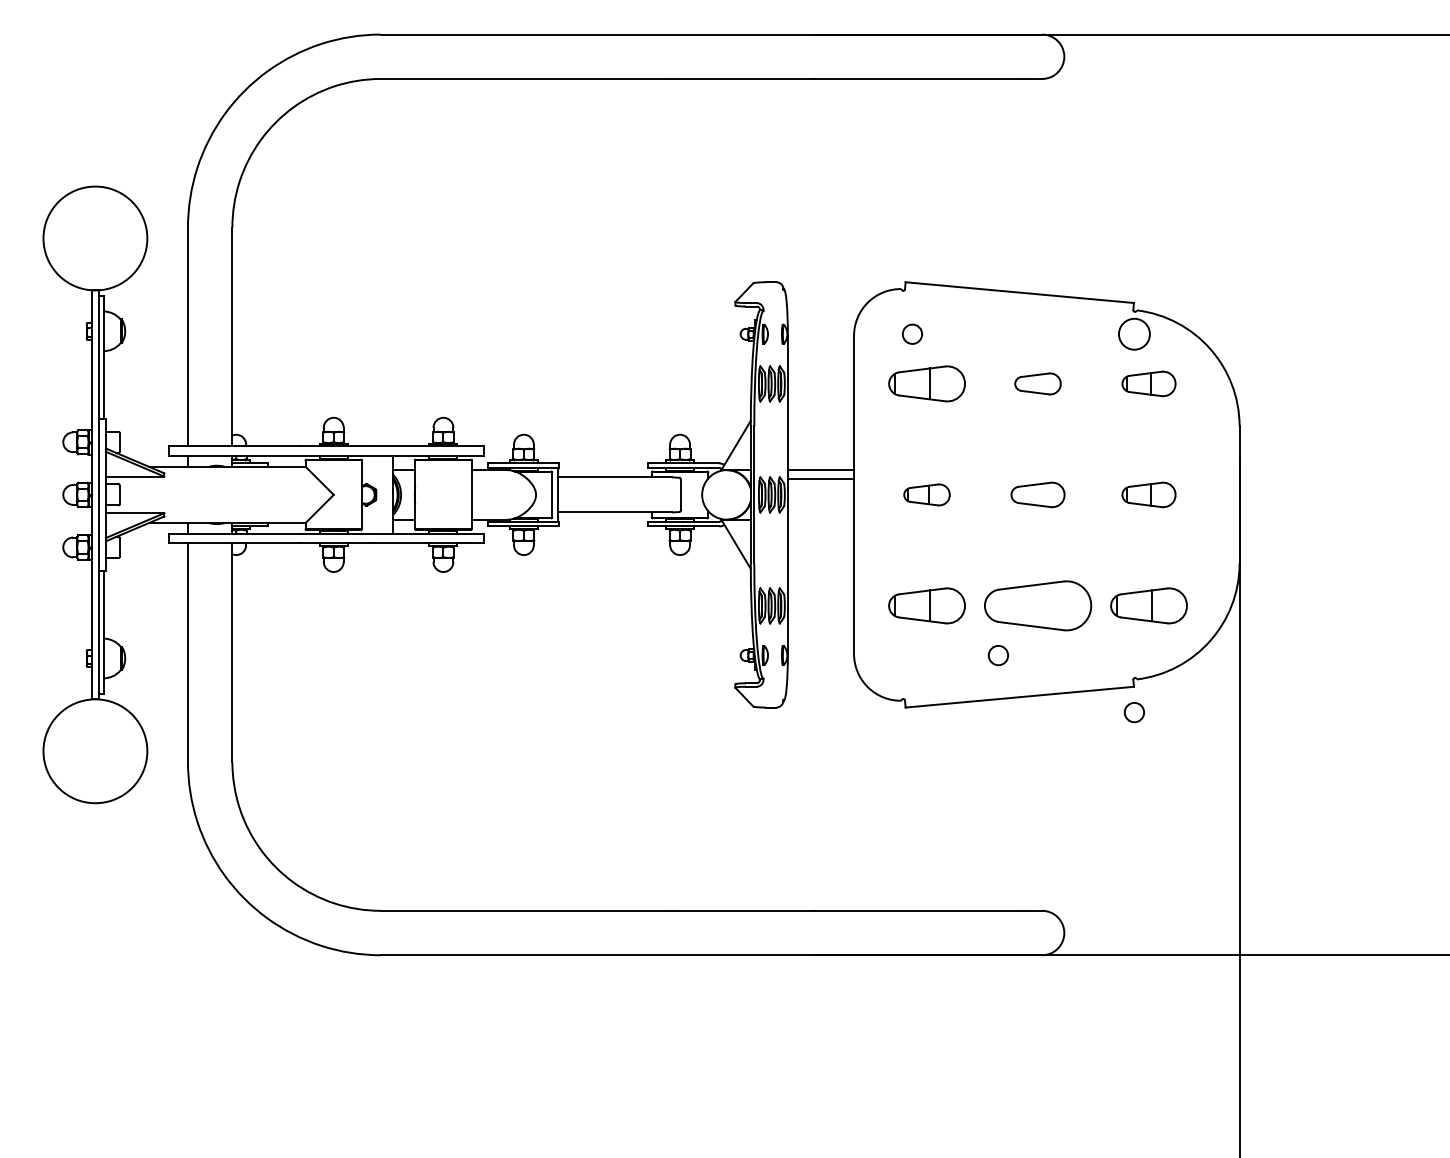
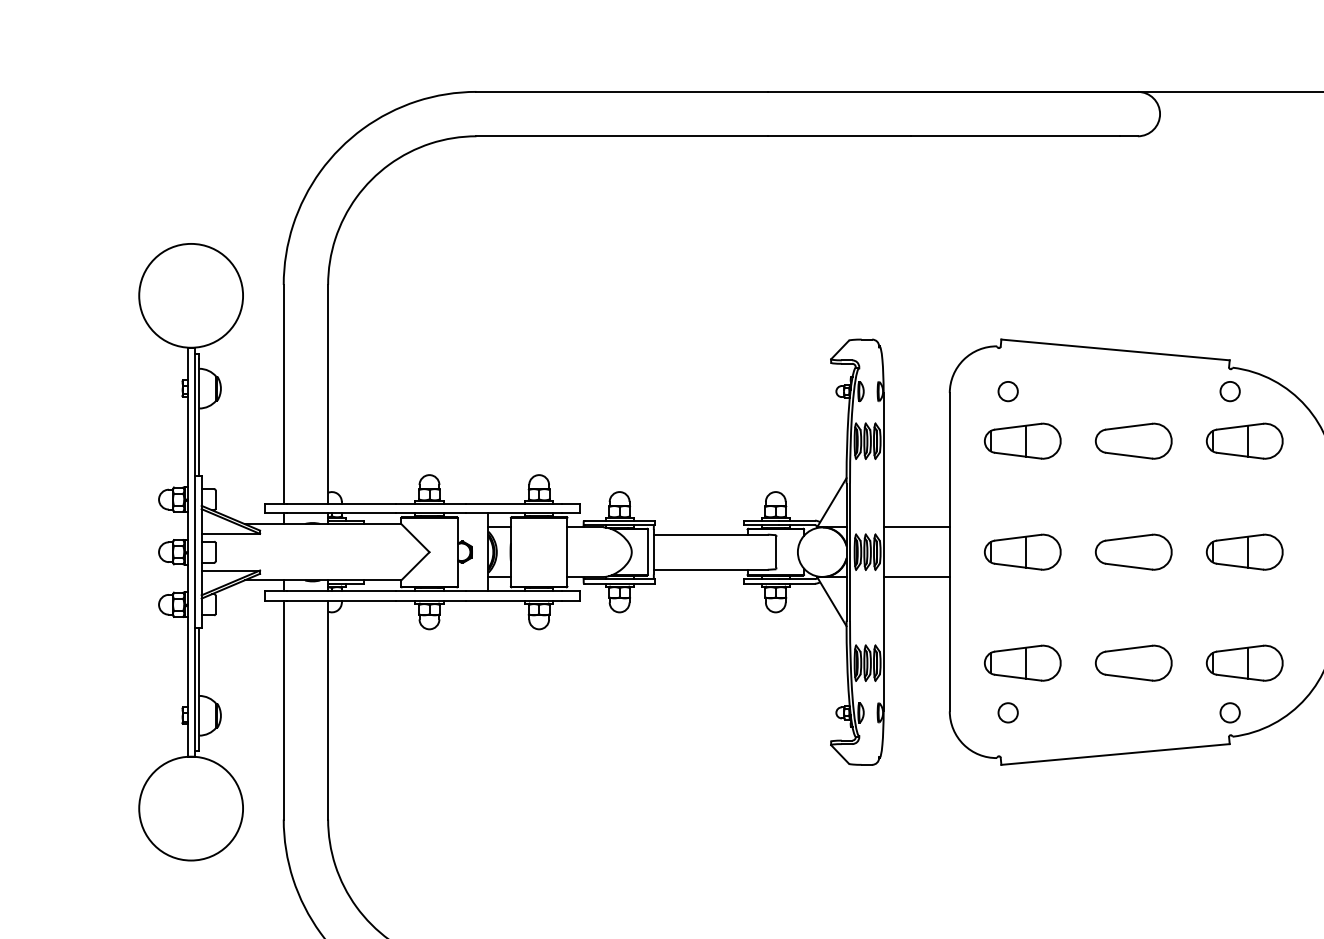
circle: (1134, 333) -> (1230, 390), size x0.62
part: (1037, 383) -> (1133, 440), size x1.67
part: (1148, 383) -> (1244, 440), size x1.43
line: (820, 478) -> (916, 576), moved
part: (926, 494) -> (1022, 551), size x1.67
part: (1037, 494) -> (1133, 551), size x1.43
part: (1148, 494) -> (1244, 551), size x1.43
part: (1037, 605) -> (1133, 662), size x0.71
circle: (997, 655) -> (1007, 712), moved
circle: (1133, 712) -> (1229, 712), moved

